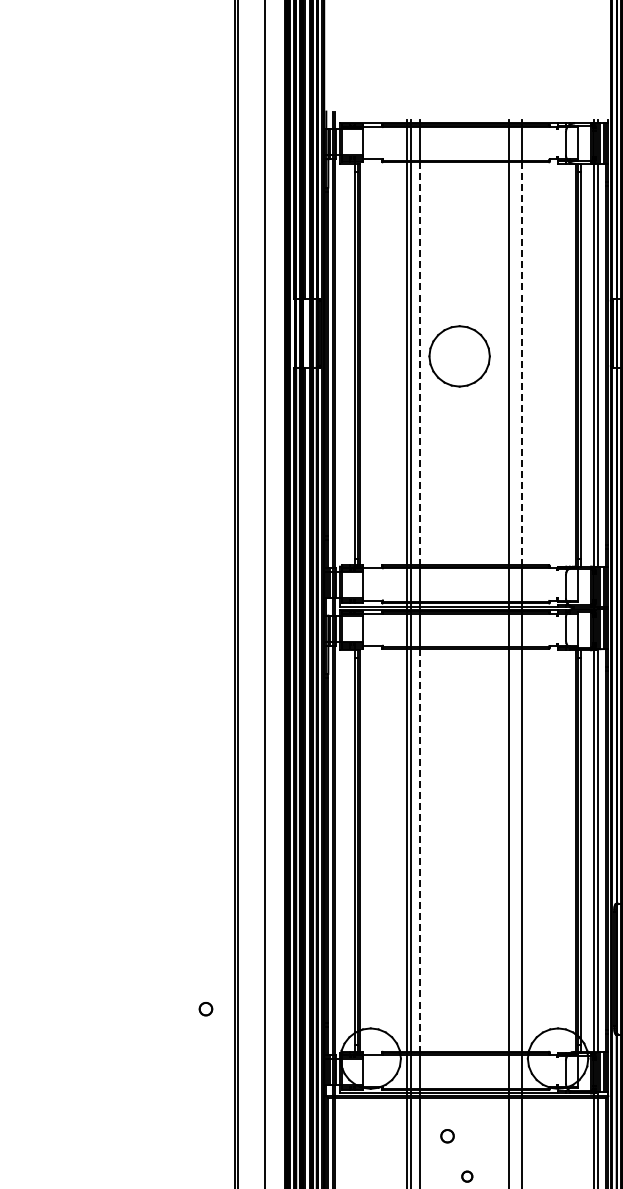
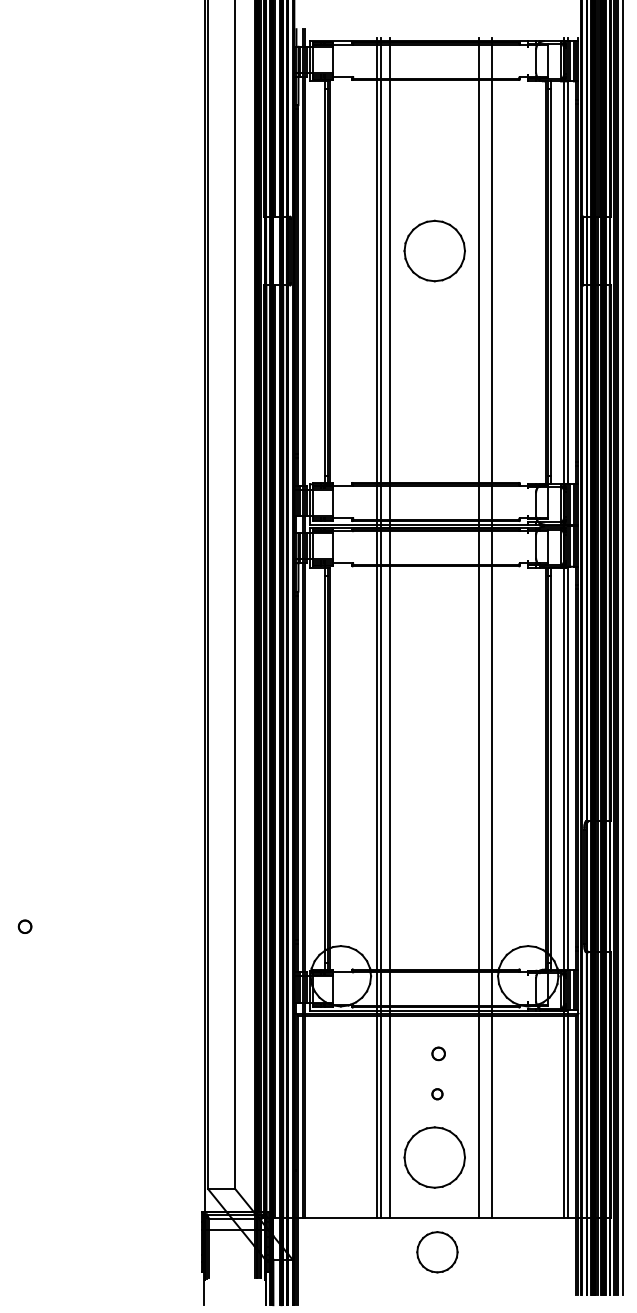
part: (459, 355) -> (434, 250), moved
line: (419, 363) -> (389, 281), dashed -> solid
line: (522, 363) -> (492, 281), dashed -> solid
line: (419, 849) -> (389, 767), dashed -> solid
part: (205, 1008) -> (24, 926), moved
part: (447, 1135) -> (438, 1053), moved

